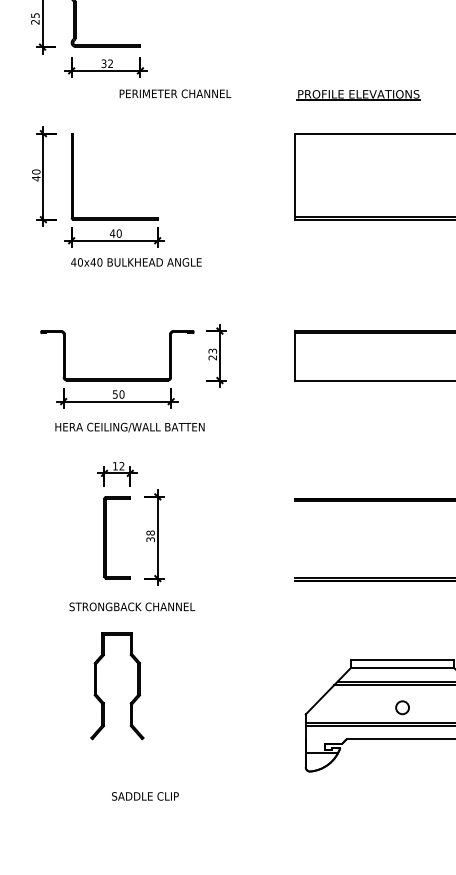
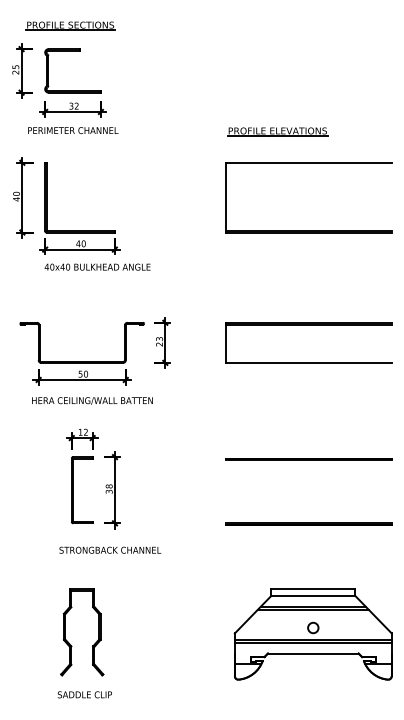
text: (175, 93) -> (73, 130), moved
text: (132, 605) -> (110, 549), moved
part: (137, 686) -> (98, 632), moved
text: (144, 796) -> (84, 694), moved

